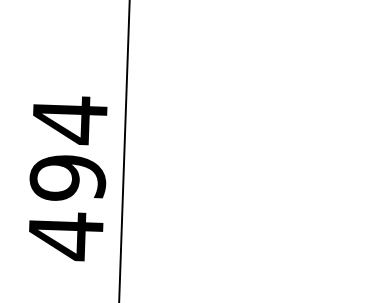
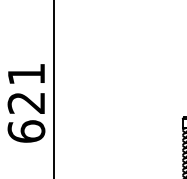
text: (67, 177) -> (26, 102), 494 -> 621

